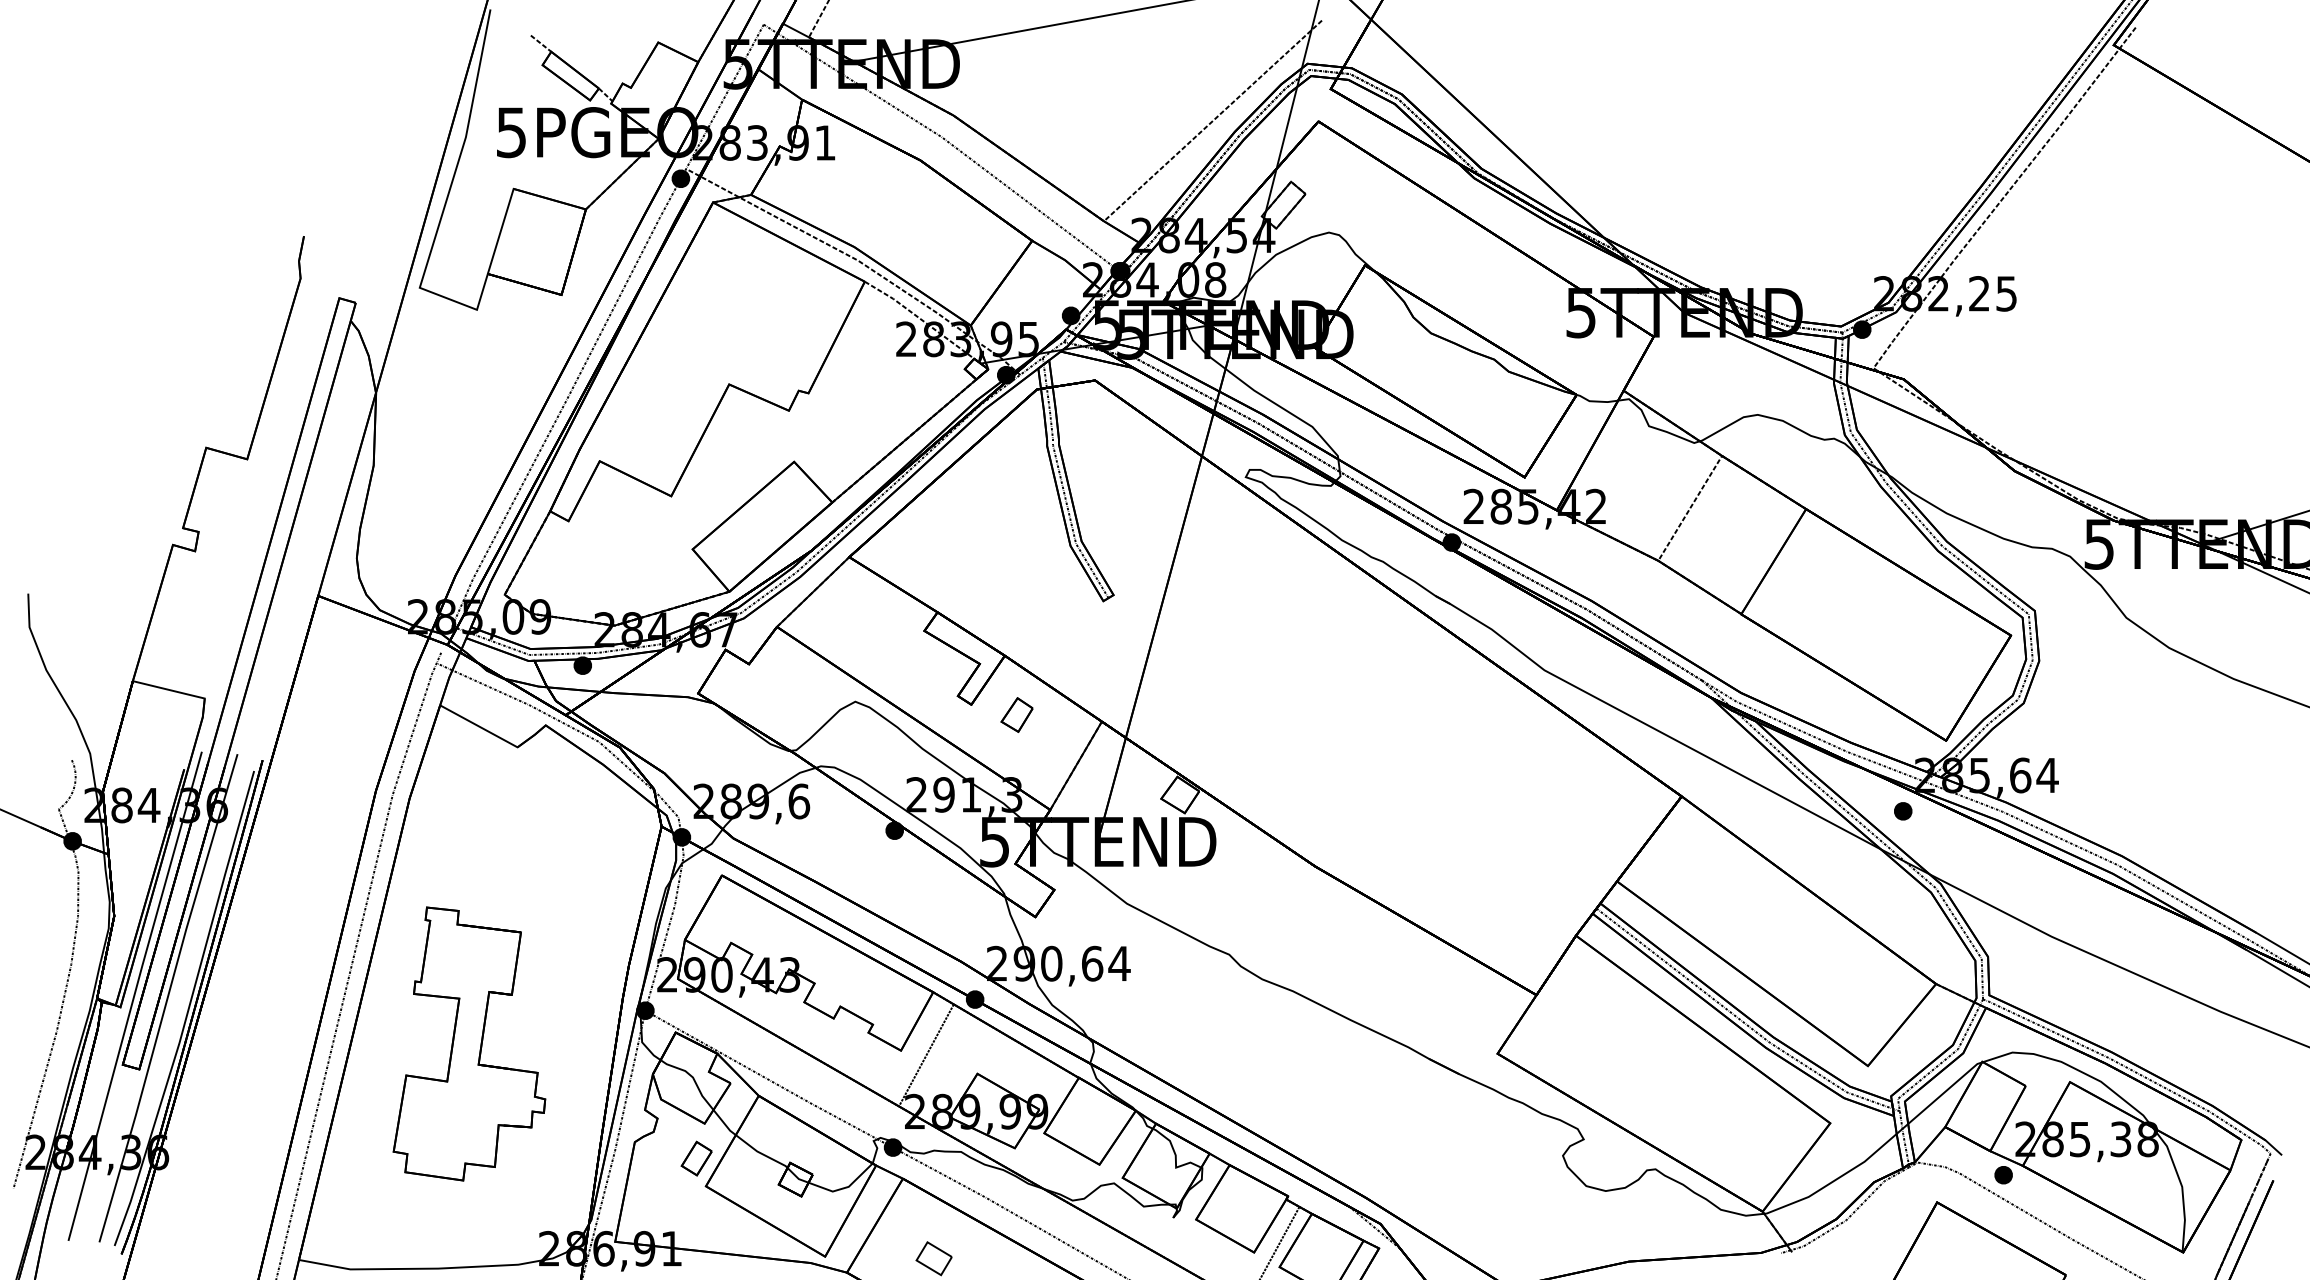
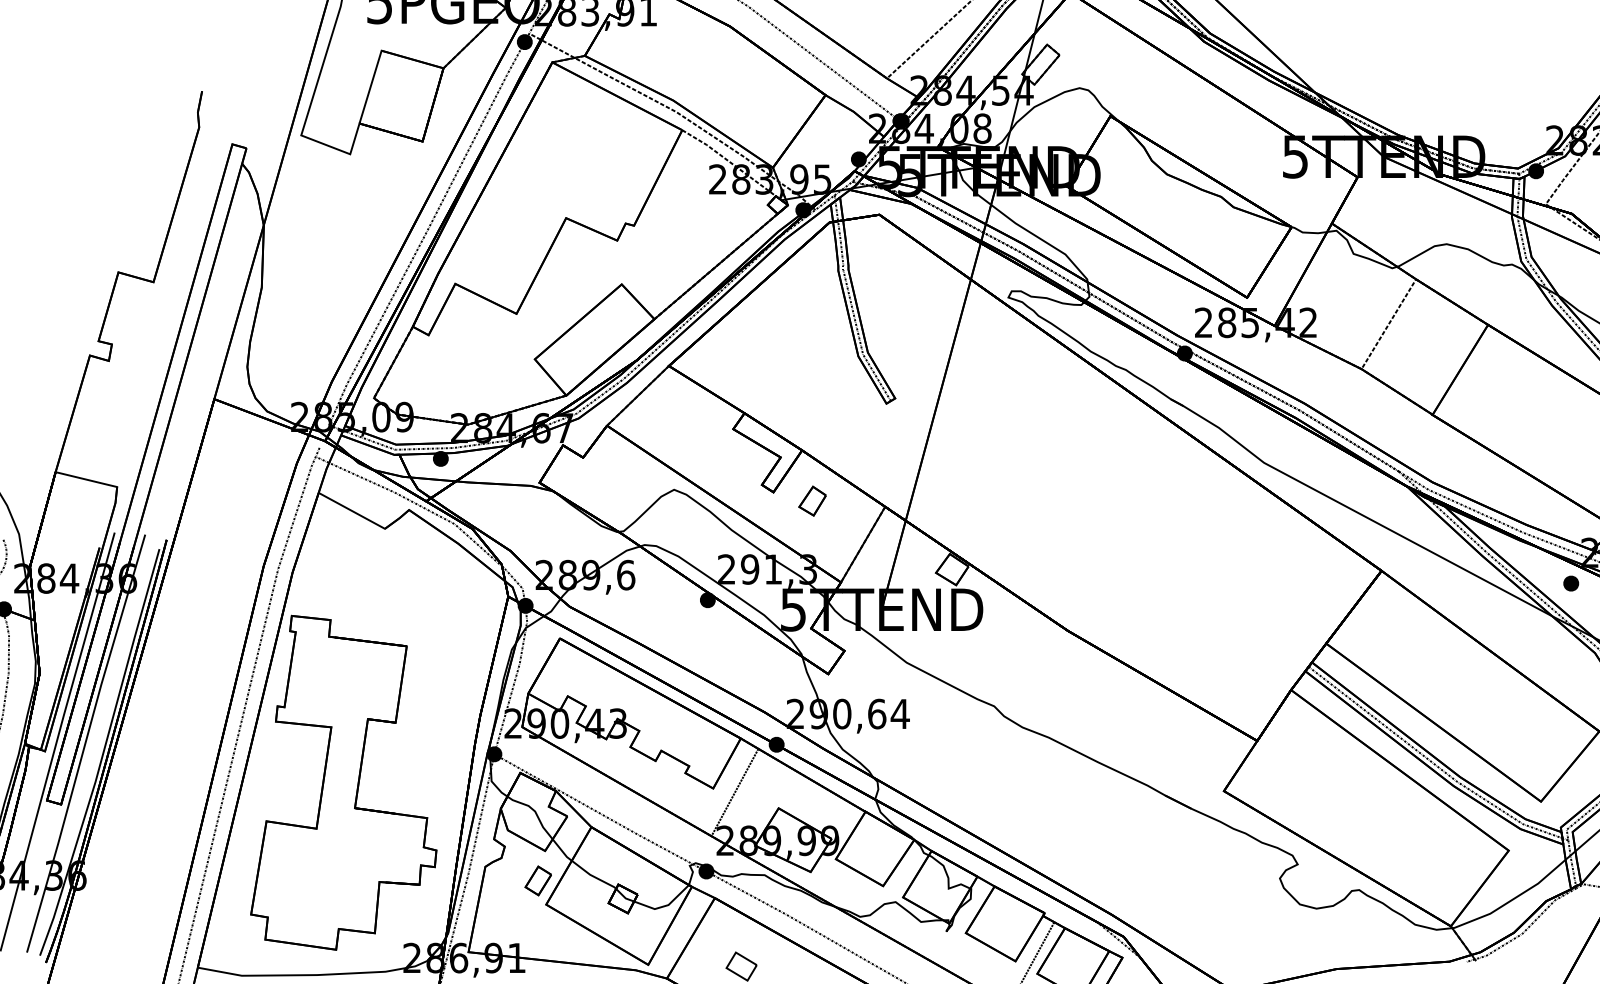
part: (469, 1043) -> (343, 782), size x1.43

